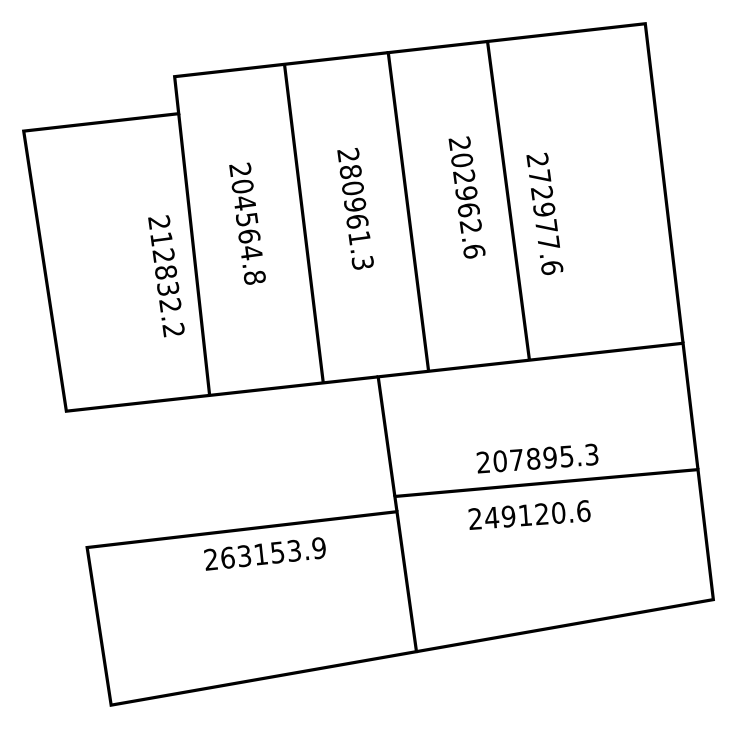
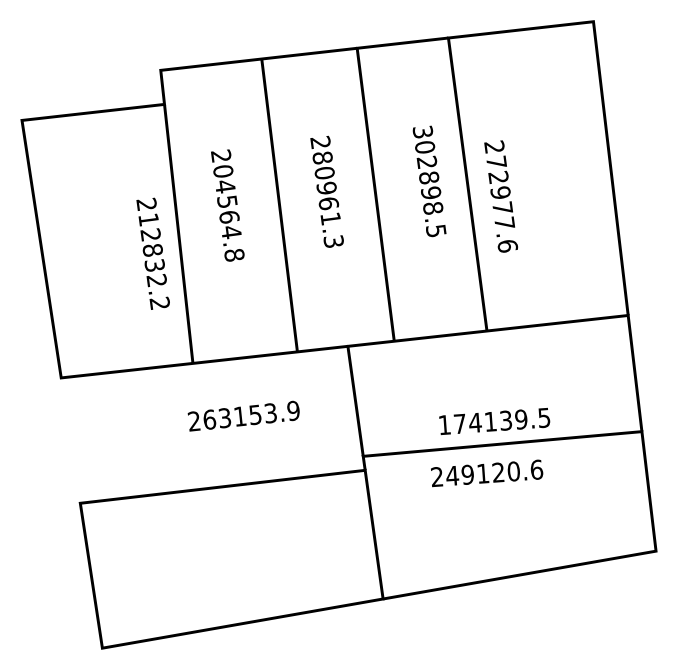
text: (466, 197) -> (429, 181), 202962.6 -> 302898.5
text: (537, 458) -> (494, 421), 207895.3 -> 174139.5
text: (264, 553) -> (243, 415), moved

